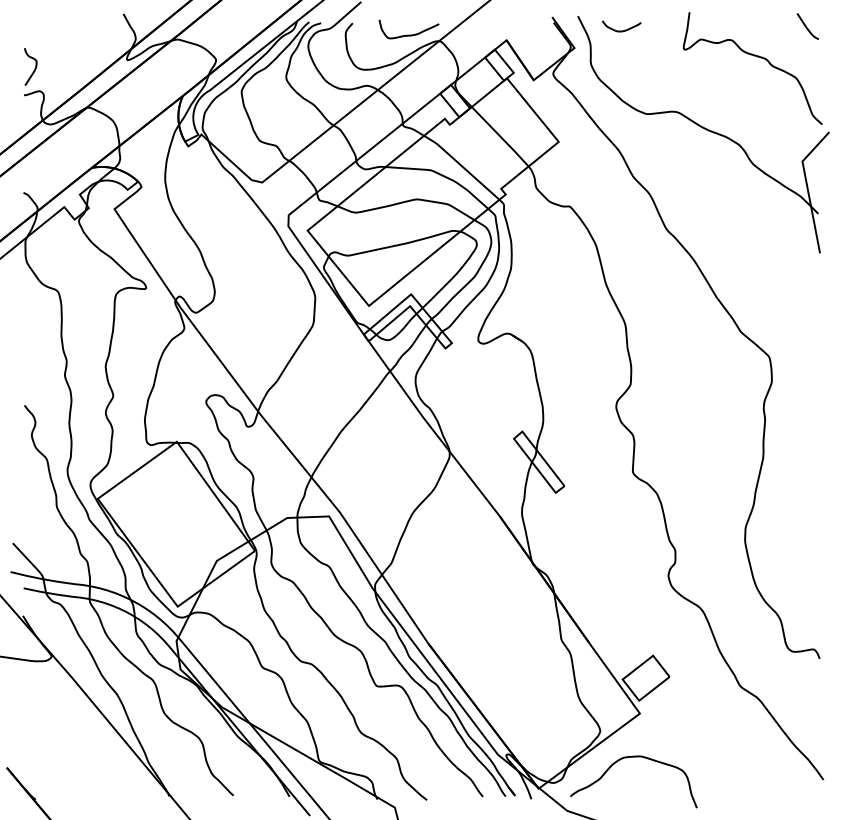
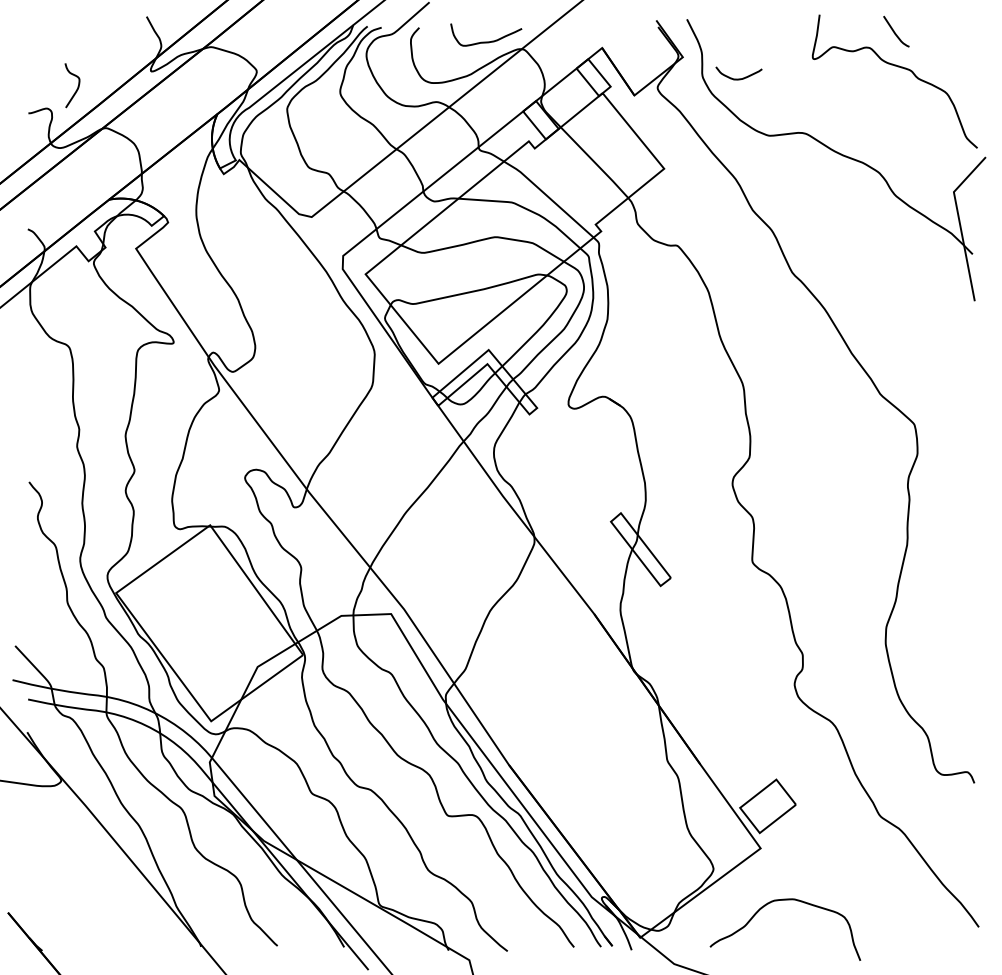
curve: (807, 27) -> (895, 32), moved
curve: (621, 30) -> (738, 78), moved
curve: (34, 67) -> (77, 86), moved
curve: (633, 757) -> (785, 900), moved

